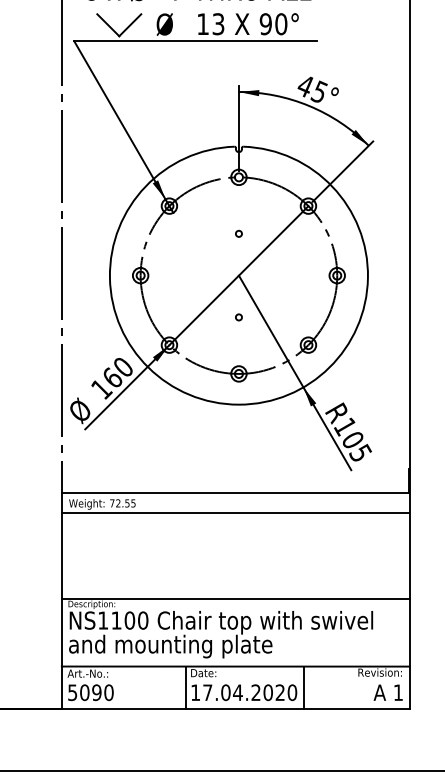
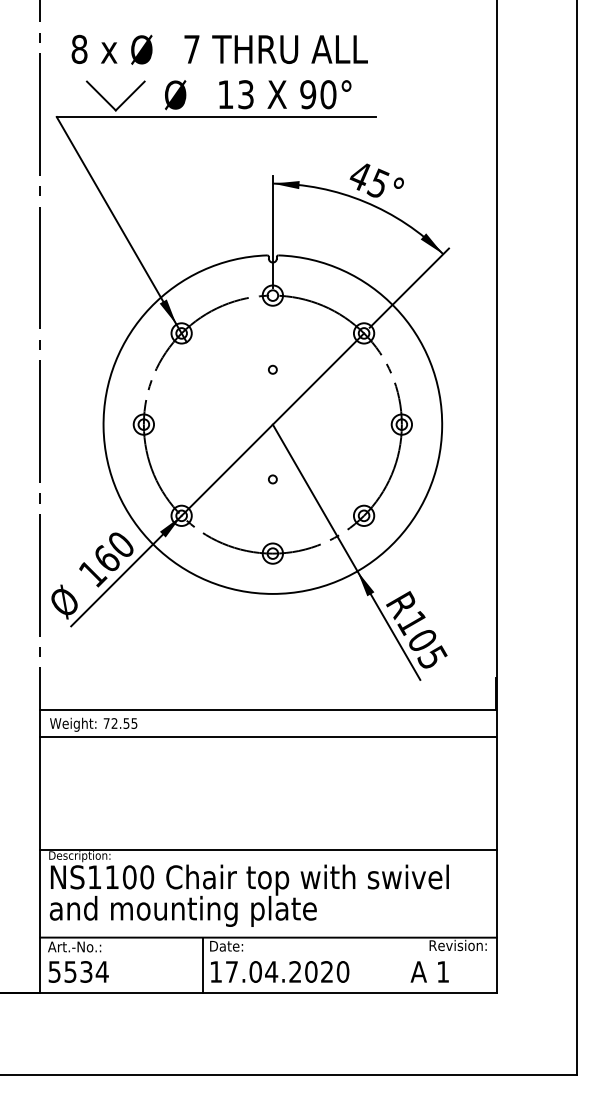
line: (303, 687) -> (357, 964), removed
text: (96, 692) -> (86, 971), 5090 -> 5534
text: (388, 692) -> (429, 971), moved

